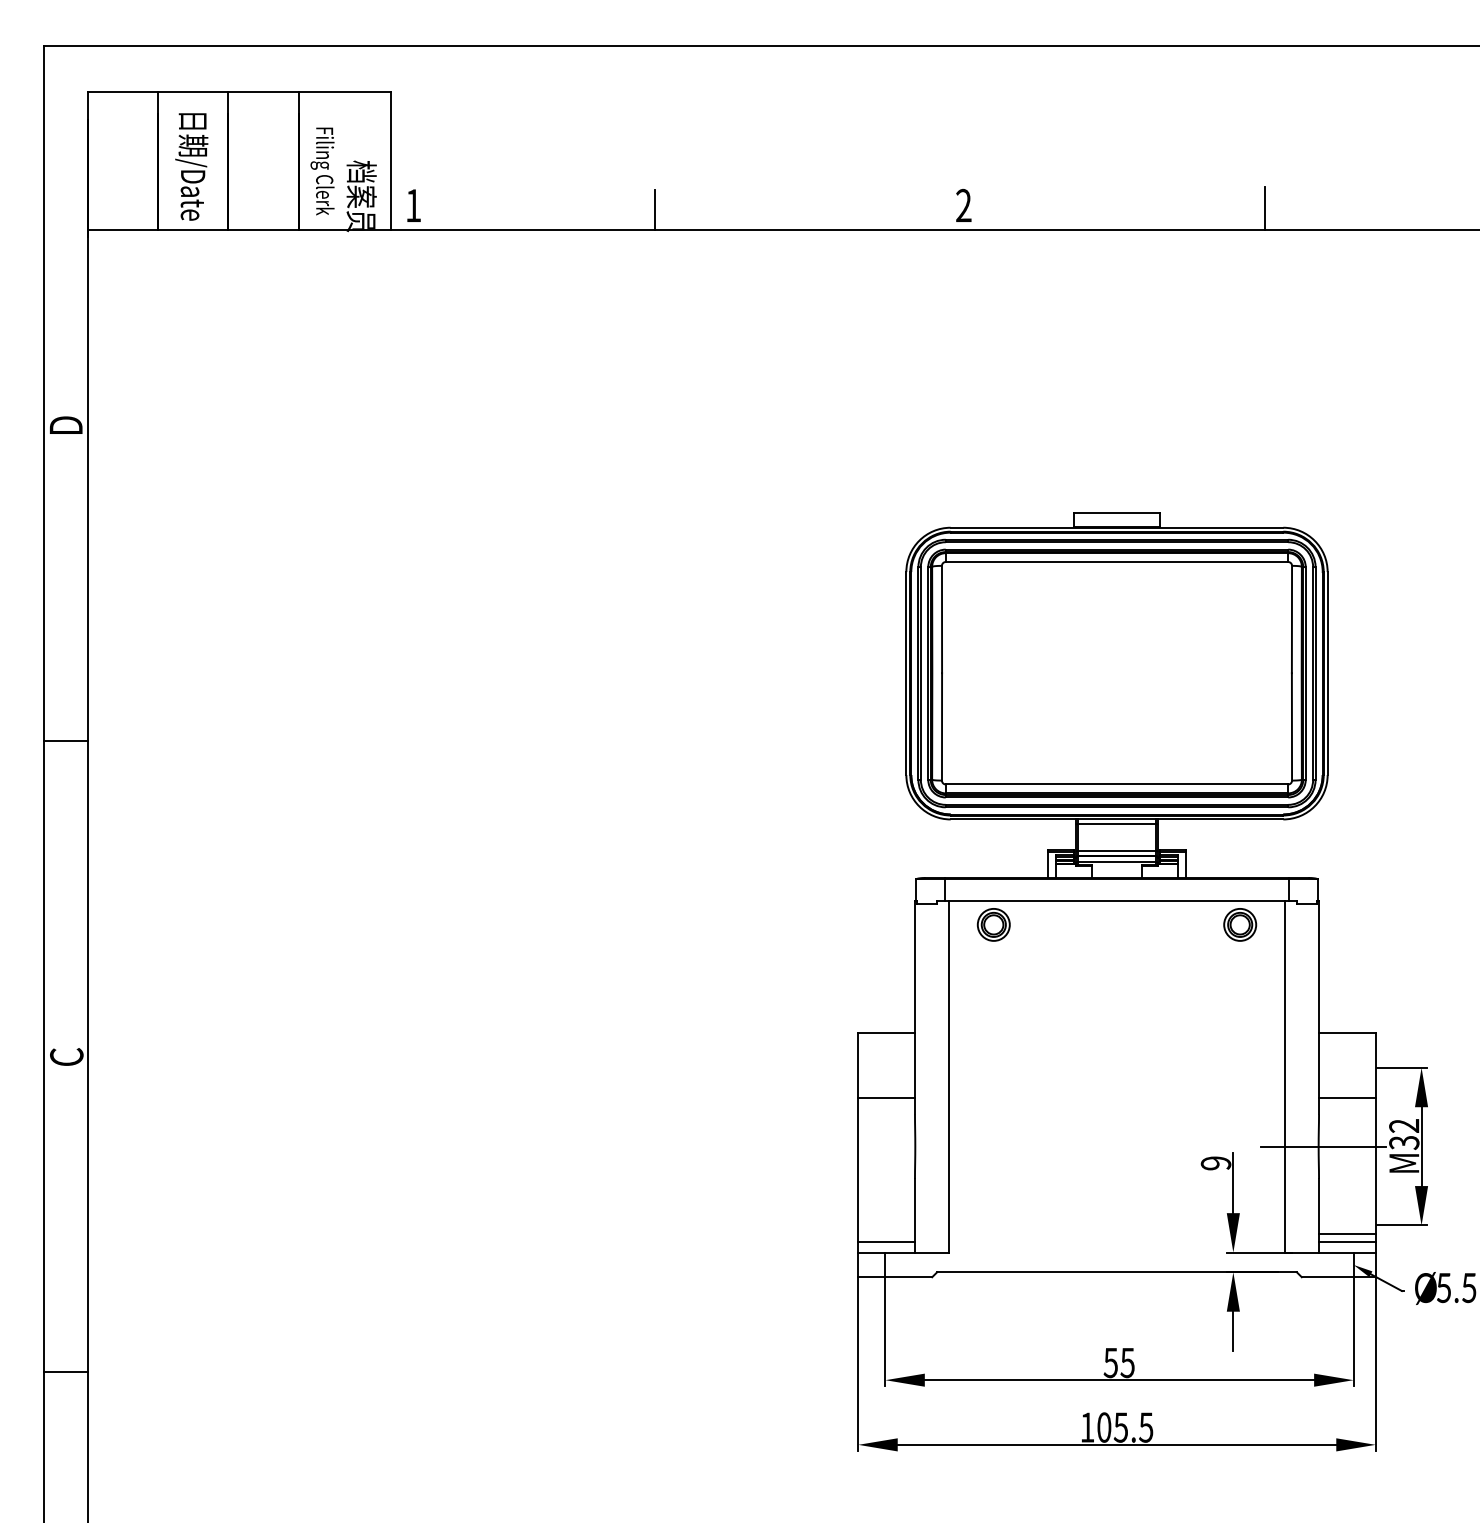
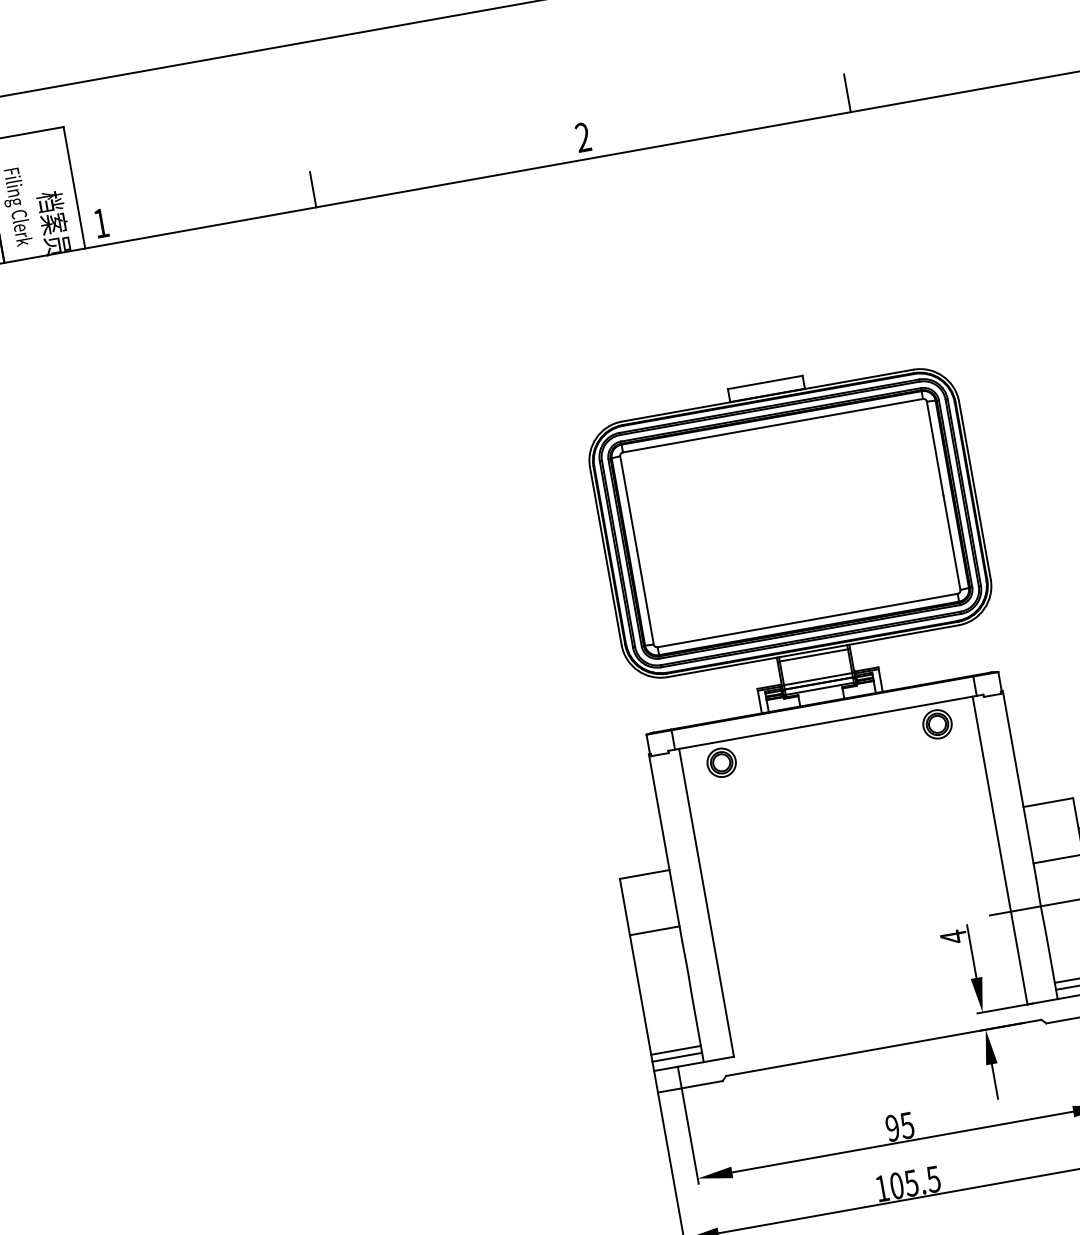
text: (1215, 1163) -> (953, 937), 9 -> 4
line: (886, 1234) -> (675, 1050), added
text: (1110, 1362) -> (892, 1127), 55 -> 95

